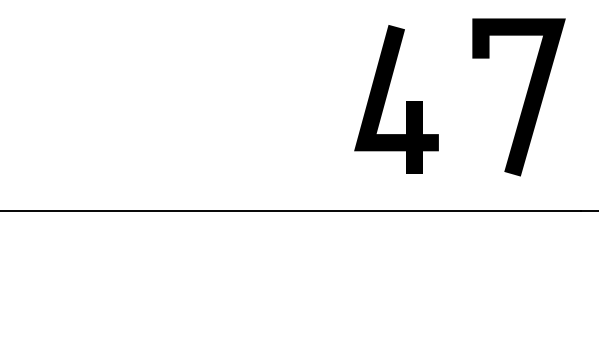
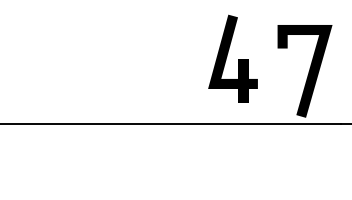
line: (524, 97) -> (308, 71), moved

